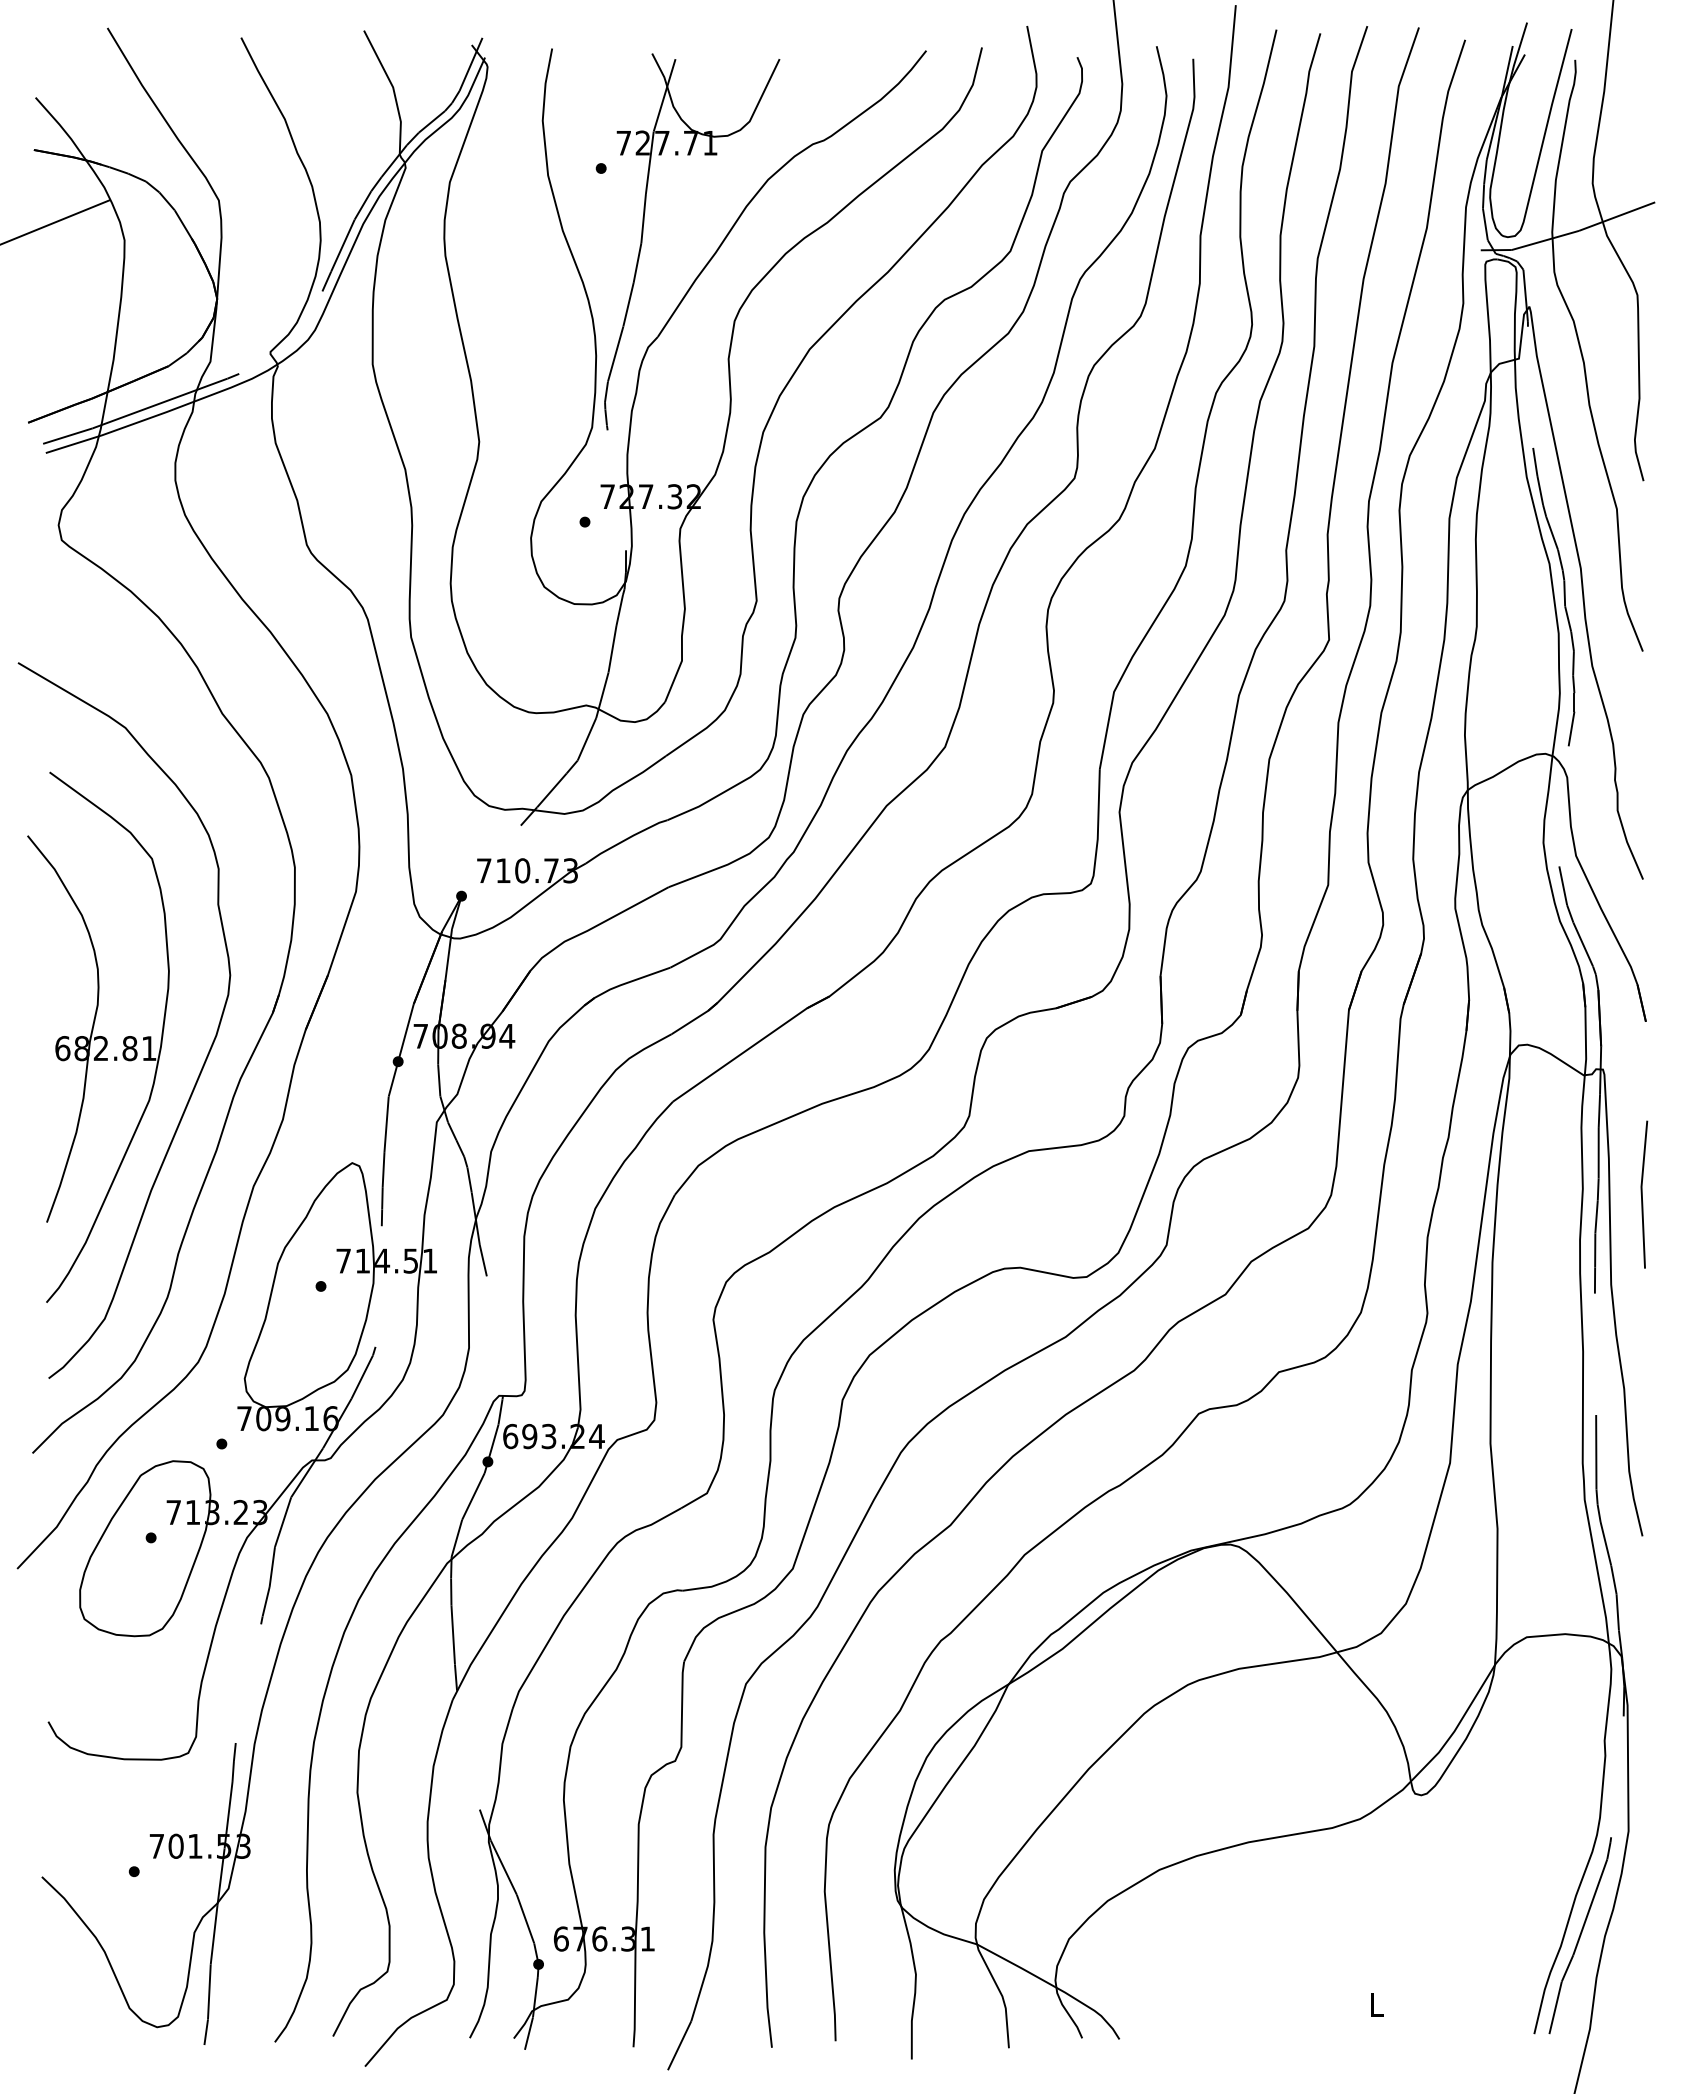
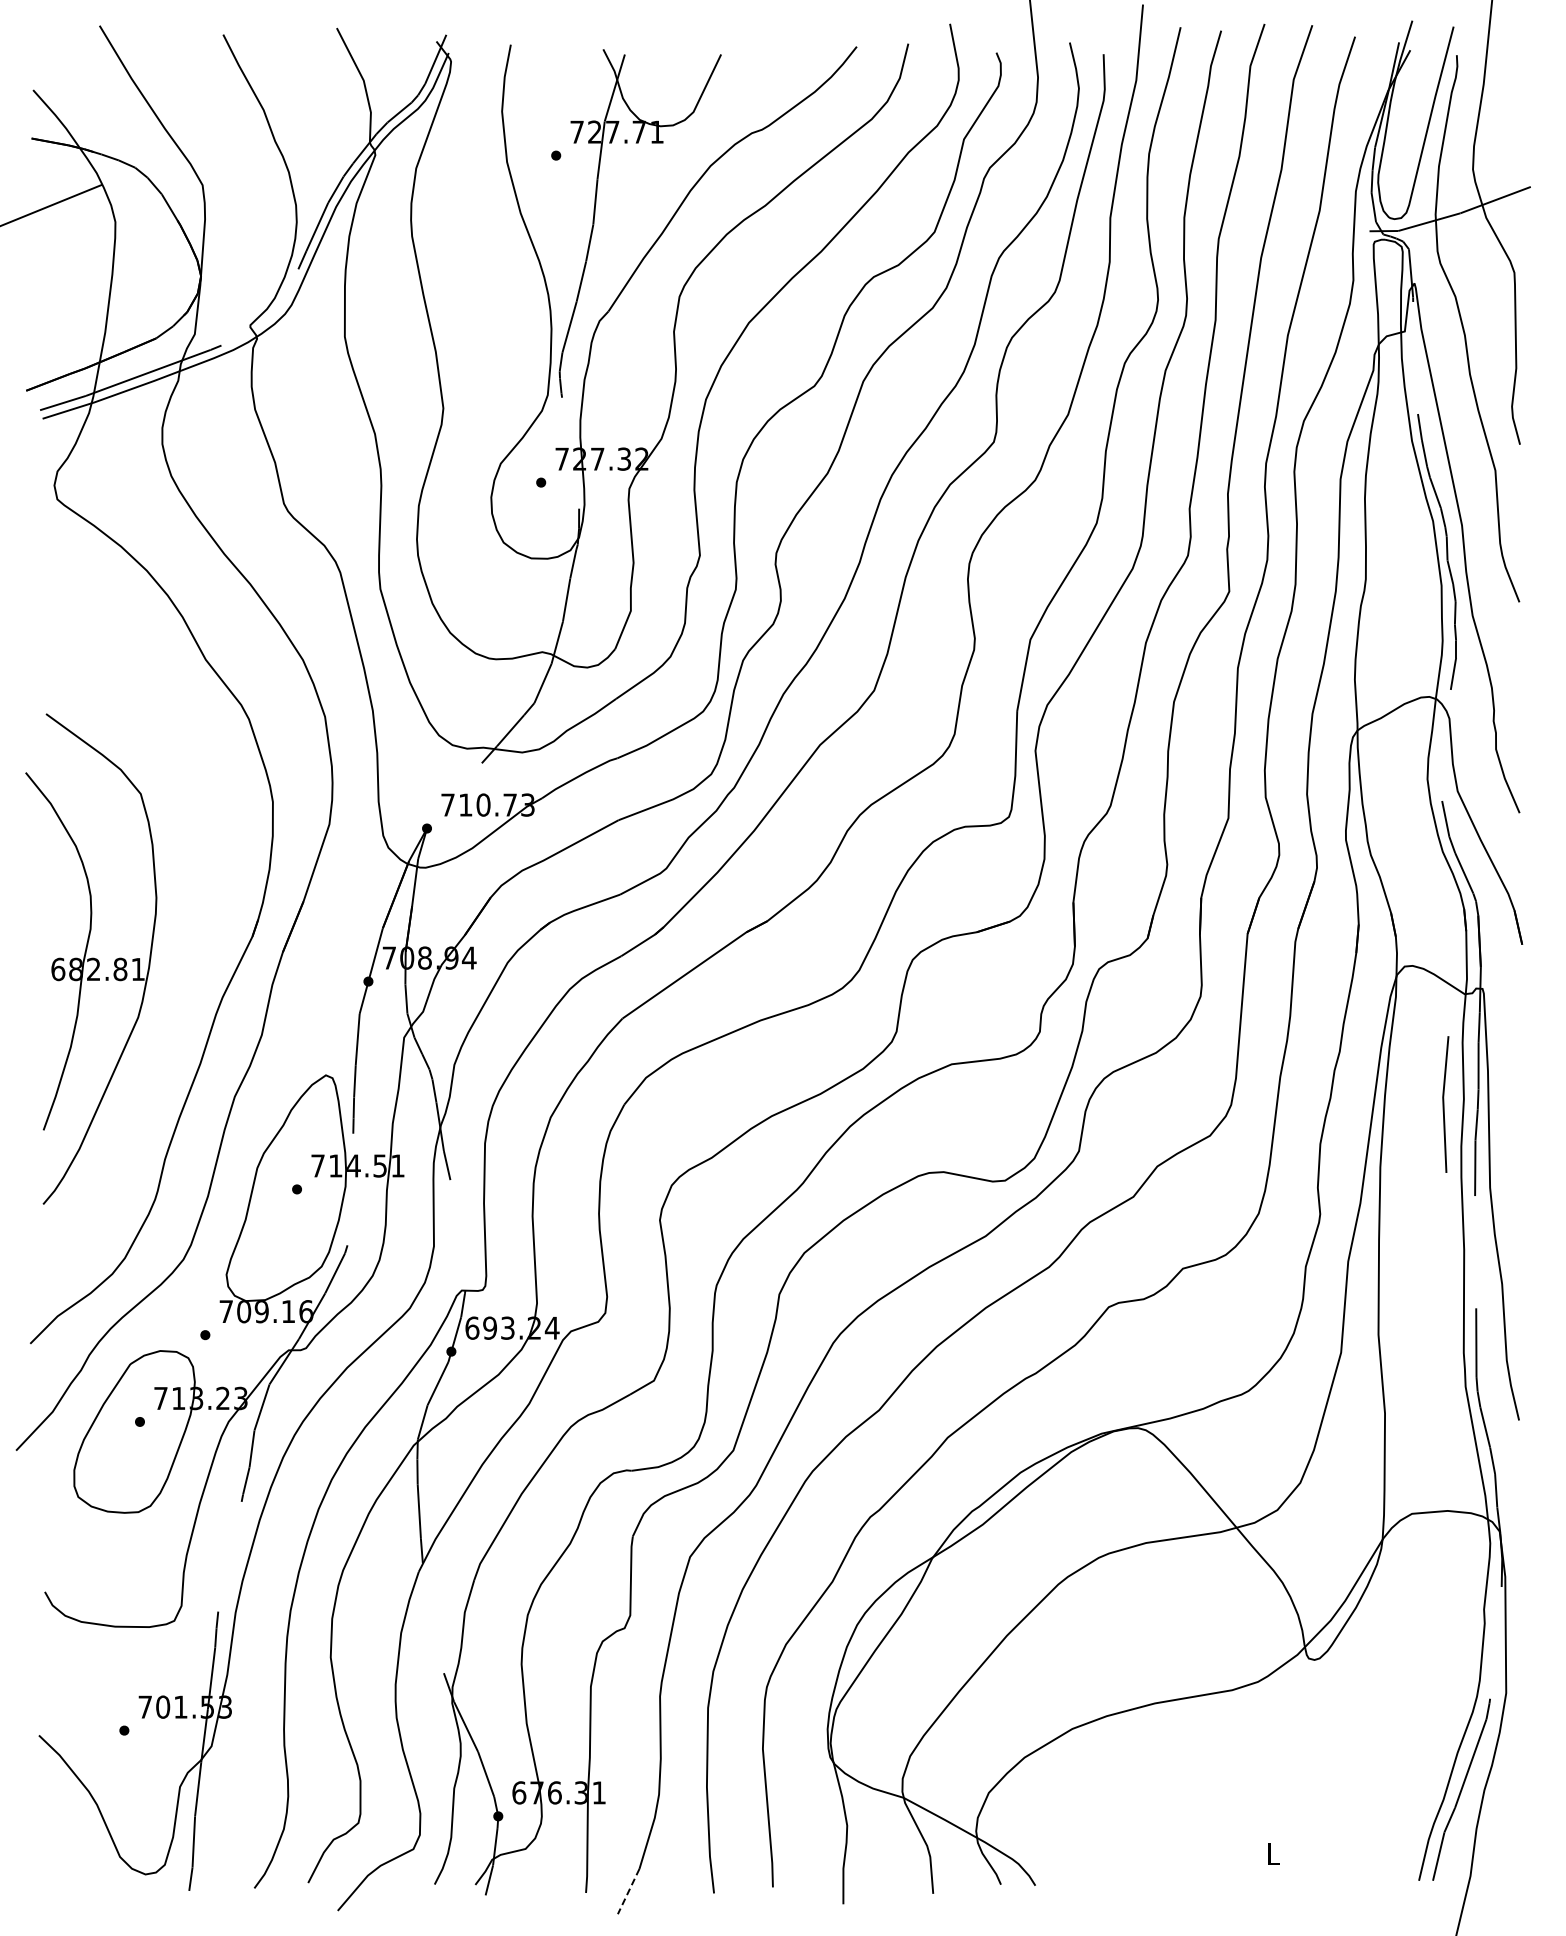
curve: (205, 1057) -> (190, 977), removed
line: (1642, 1194) -> (1444, 1104), moved
line: (679, 2045) -> (628, 1891), solid -> dashed

